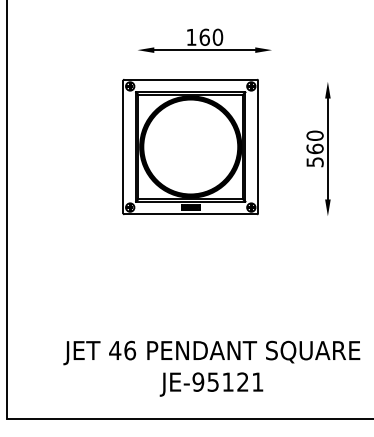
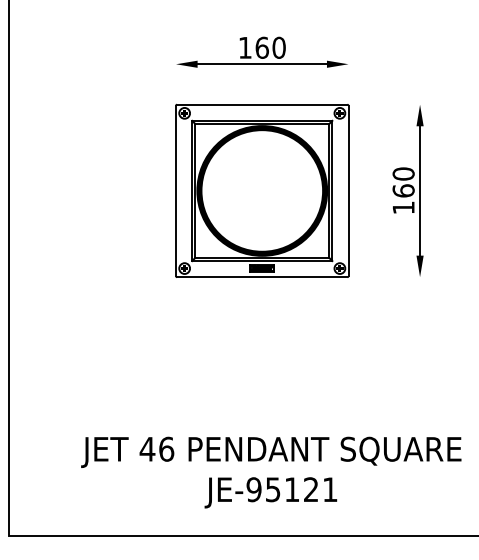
part: (190, 146) -> (261, 190), moved
text: (314, 162) -> (402, 208), 560 -> 160

